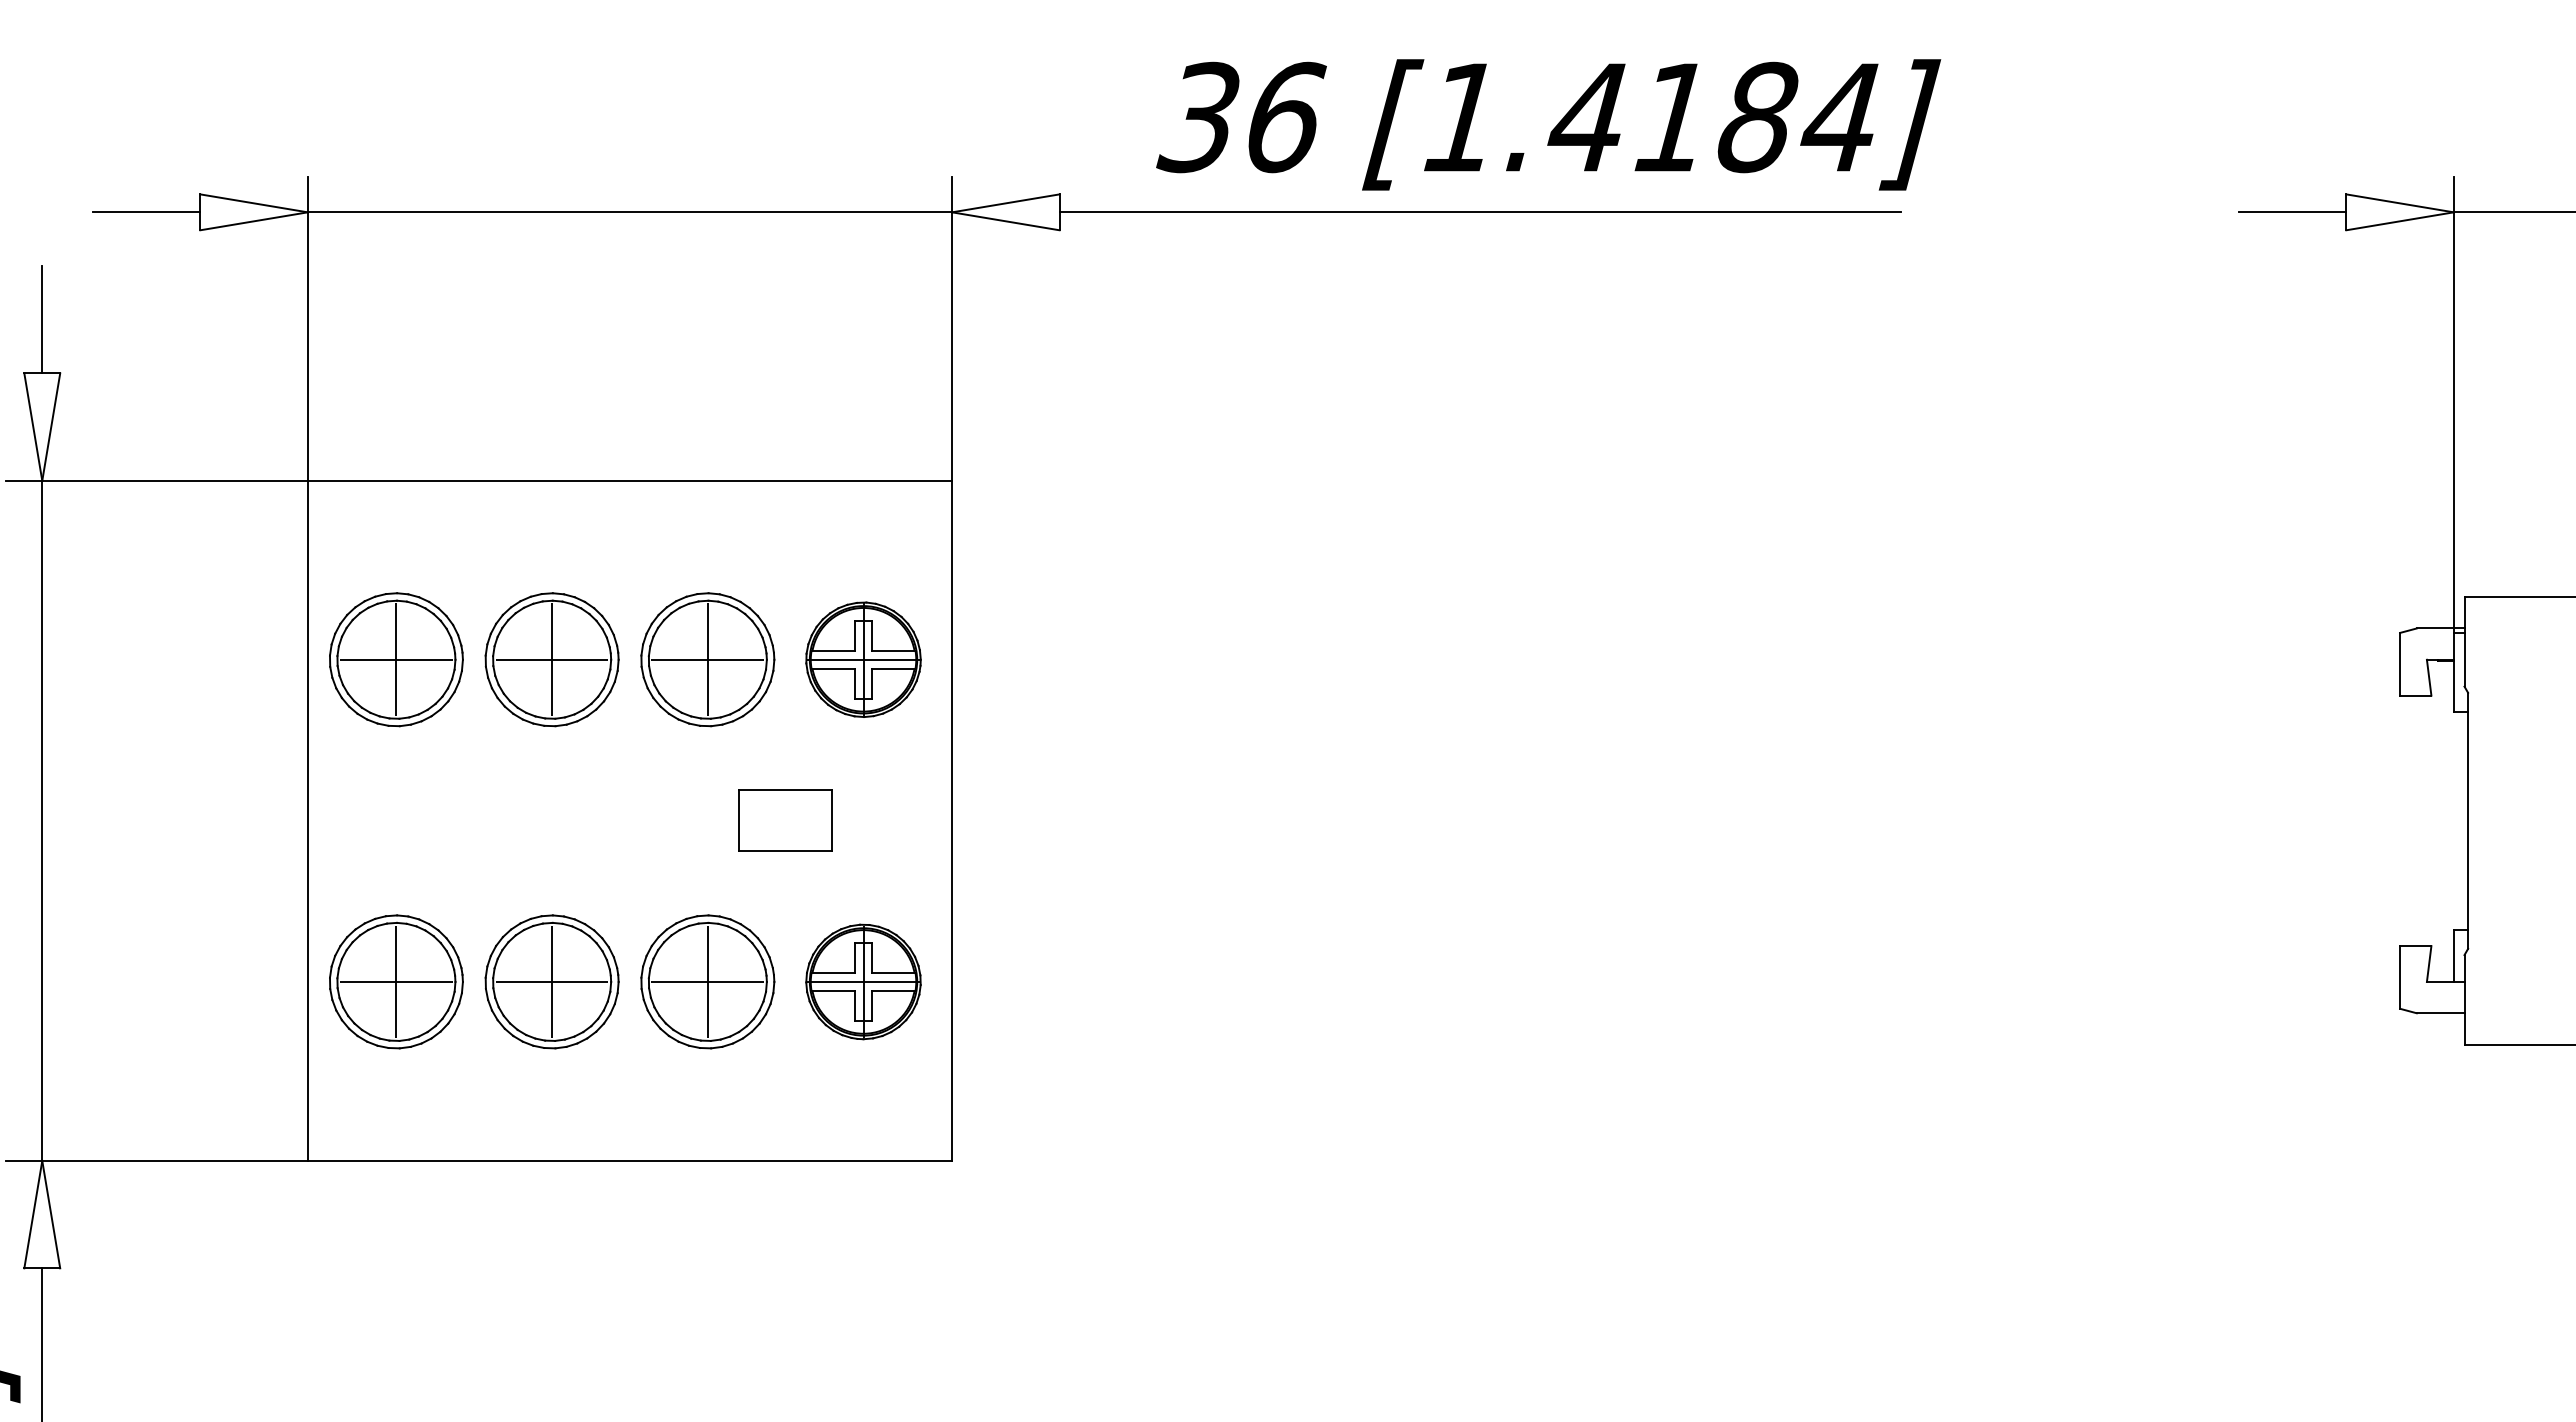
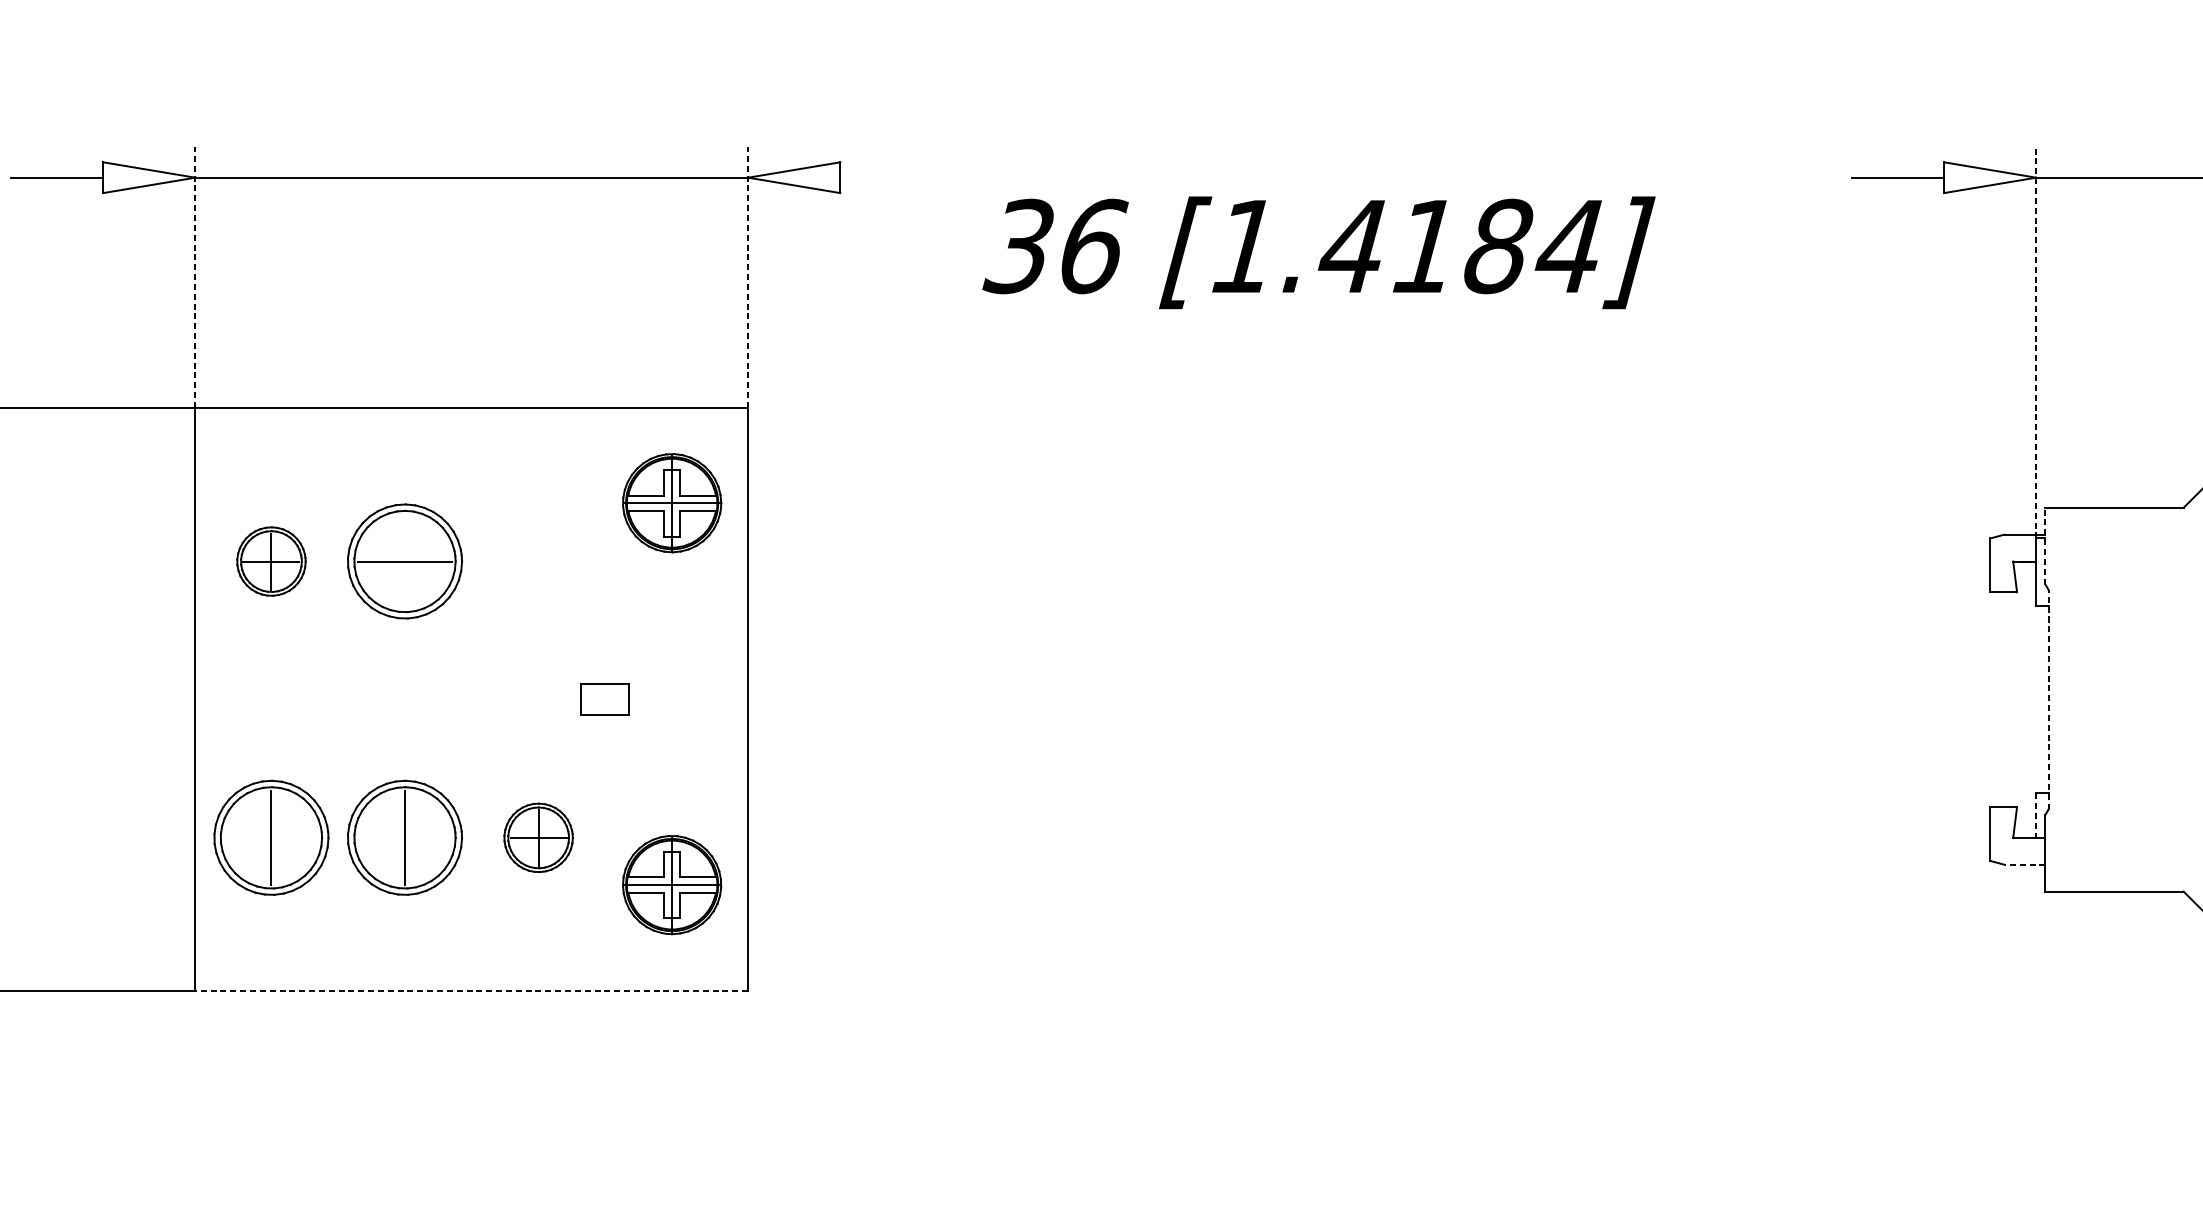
text: (1548, 124) -> (1318, 252), moved
line: (1479, 212) -> (1200, 177), removed
line: (307, 328) -> (195, 277), solid -> dashed
line: (952, 328) -> (748, 277), solid -> dashed
line: (2453, 404) -> (2036, 342), solid -> dashed
line: (2464, 641) -> (2045, 545), solid -> dashed
part: (396, 659) -> (271, 561), size x0.6
line: (552, 659) -> (405, 561), removed
part: (707, 659) -> (538, 561), removed
part: (863, 659) -> (672, 502), moved
part: (785, 820) -> (605, 699), size x0.6
line: (2468, 820) -> (2048, 699), solid -> dashed
line: (2453, 956) -> (2036, 816), solid -> dashed
line: (396, 981) -> (271, 837), removed
line: (551, 981) -> (404, 837), removed
part: (707, 981) -> (538, 837), size x0.6
part: (863, 981) -> (672, 884), moved
line: (2440, 1013) -> (2024, 864), solid -> dashed
line: (629, 1160) -> (471, 991), solid -> dashed

